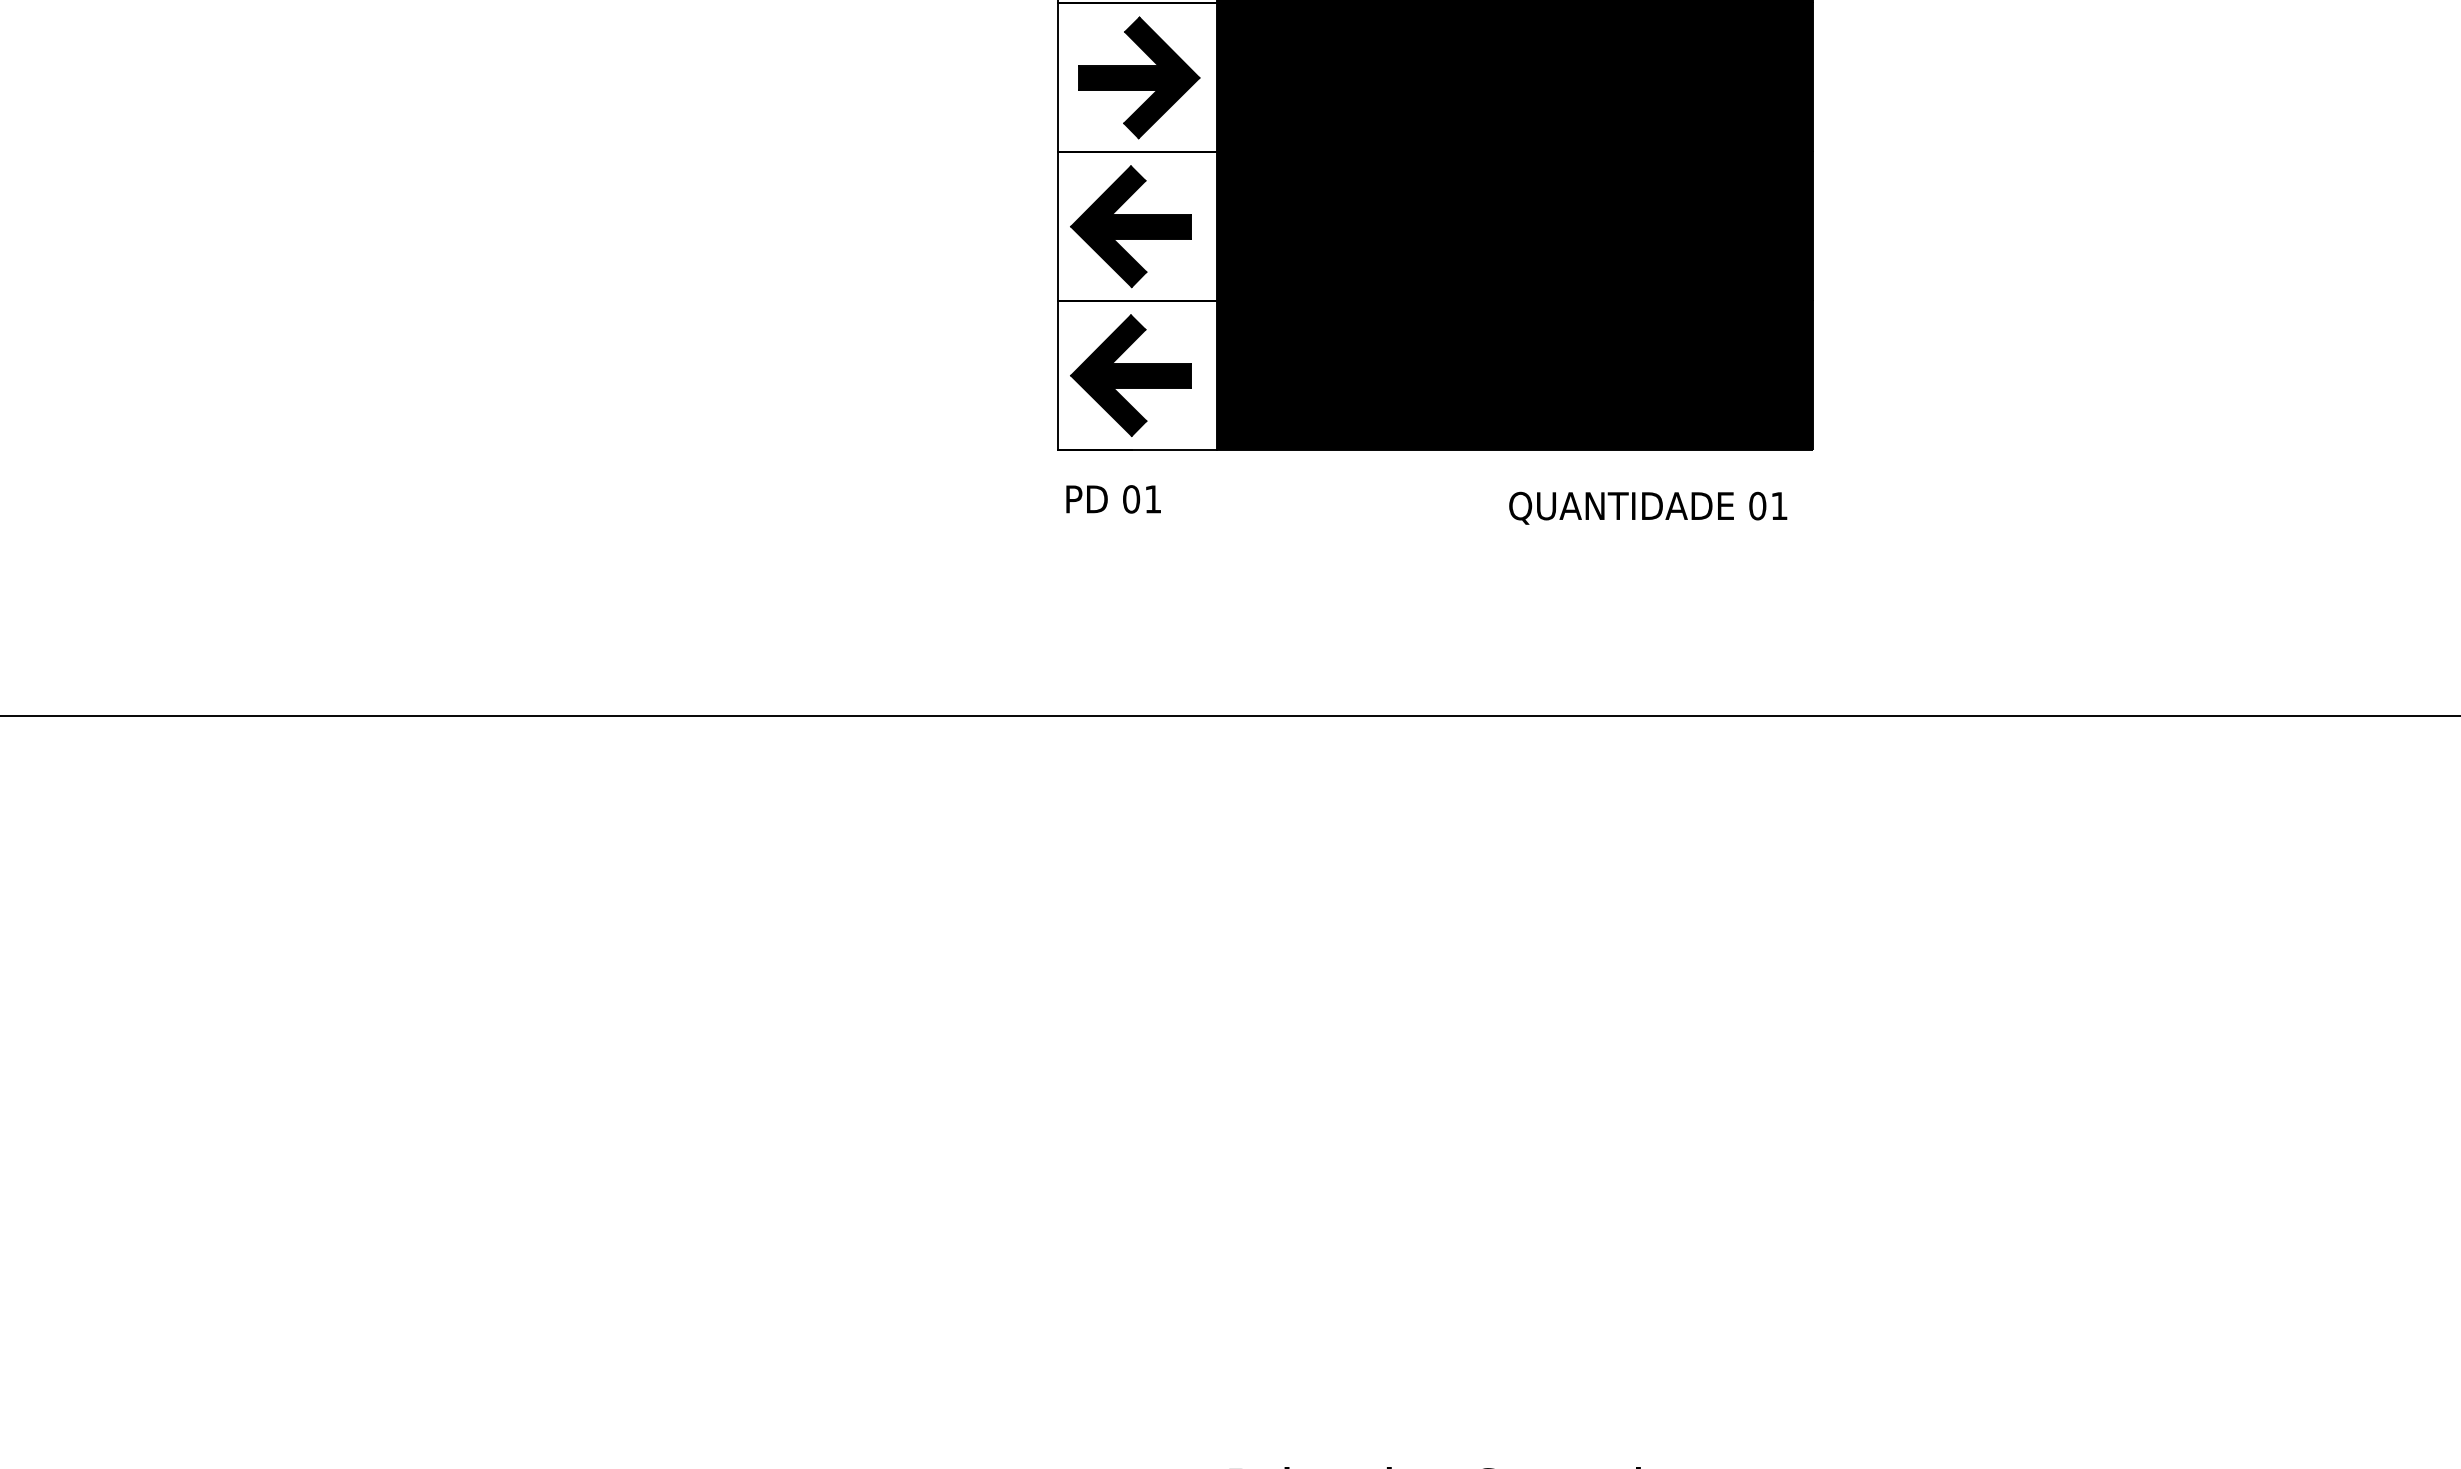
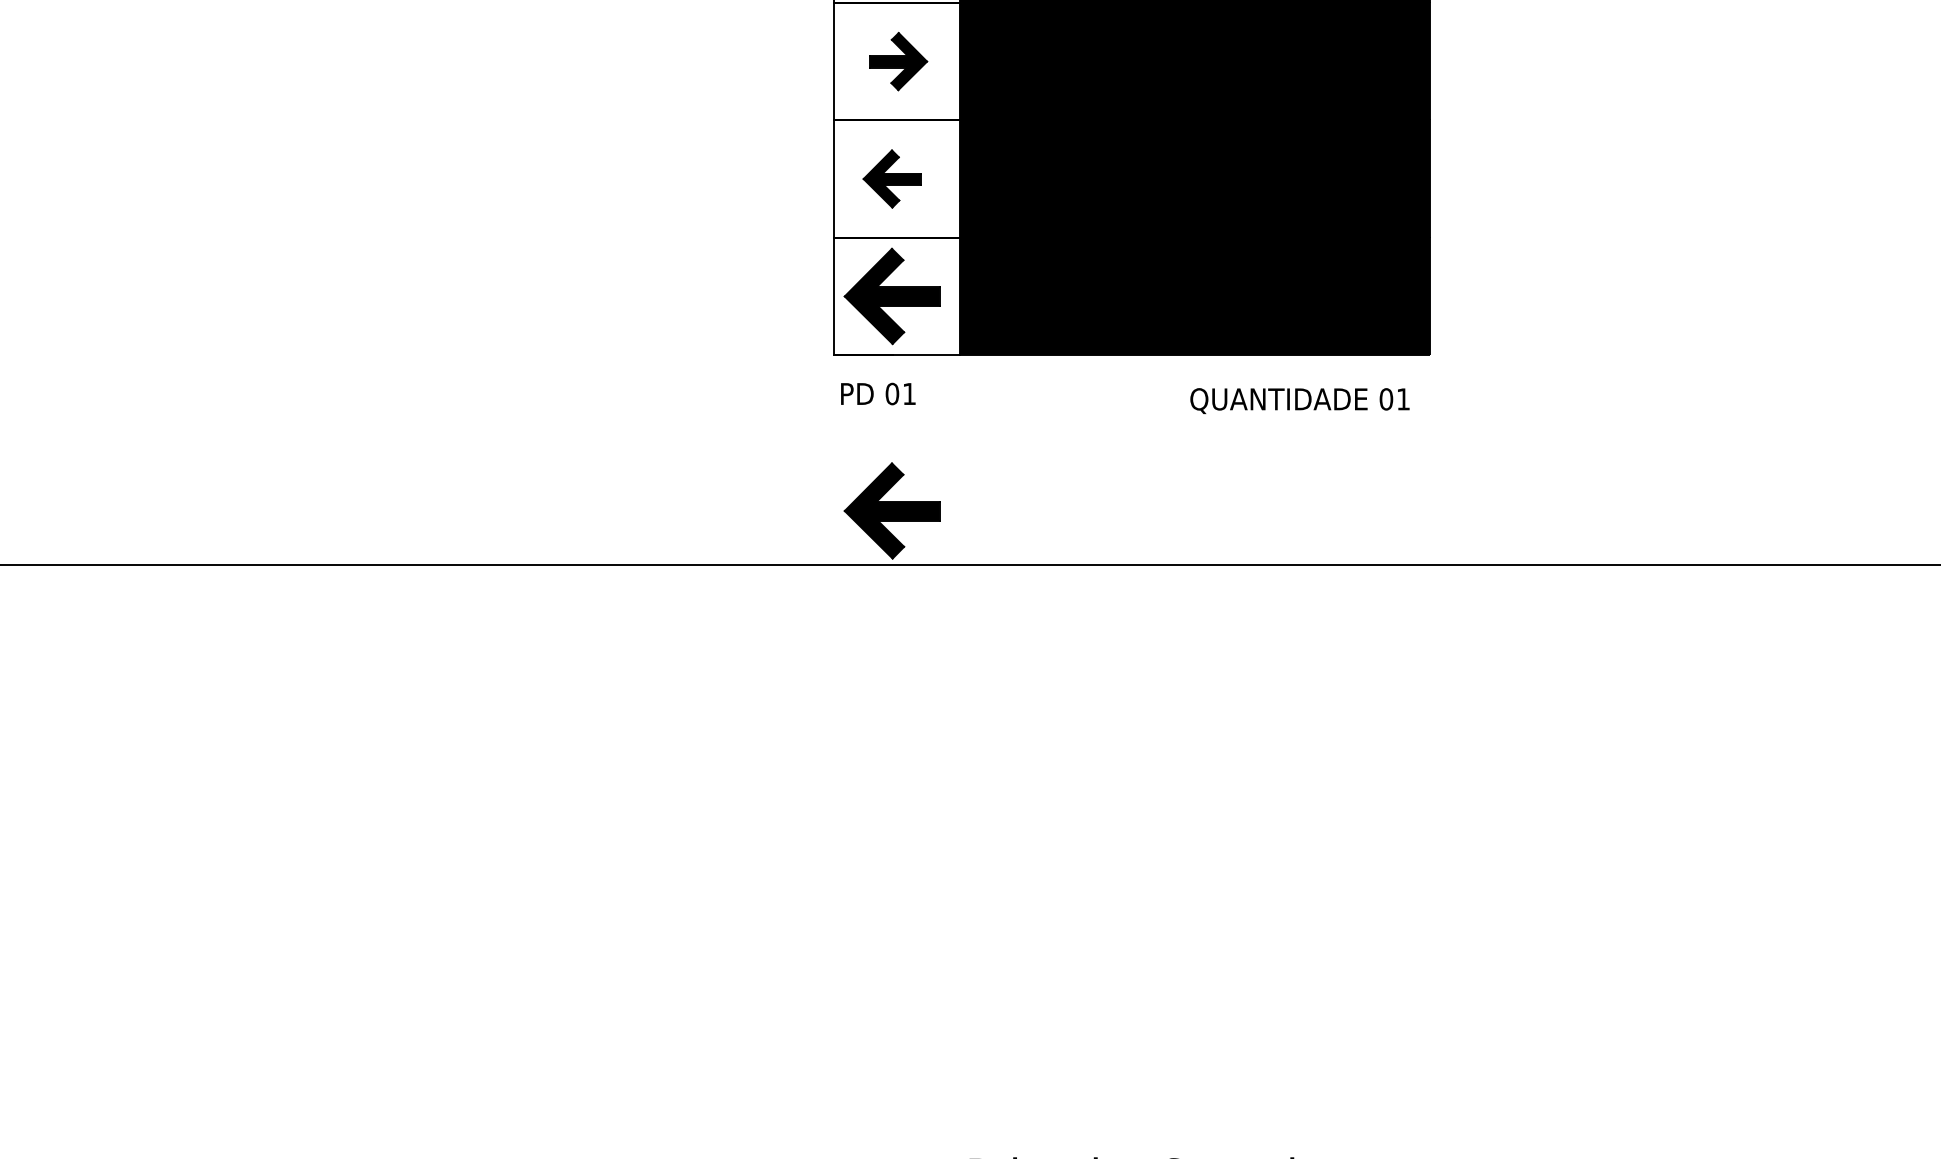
part: (1139, 77) -> (898, 61), size x0.6
part: (1130, 226) -> (891, 178), size x0.6
part: (1130, 647) -> (891, 510), added

